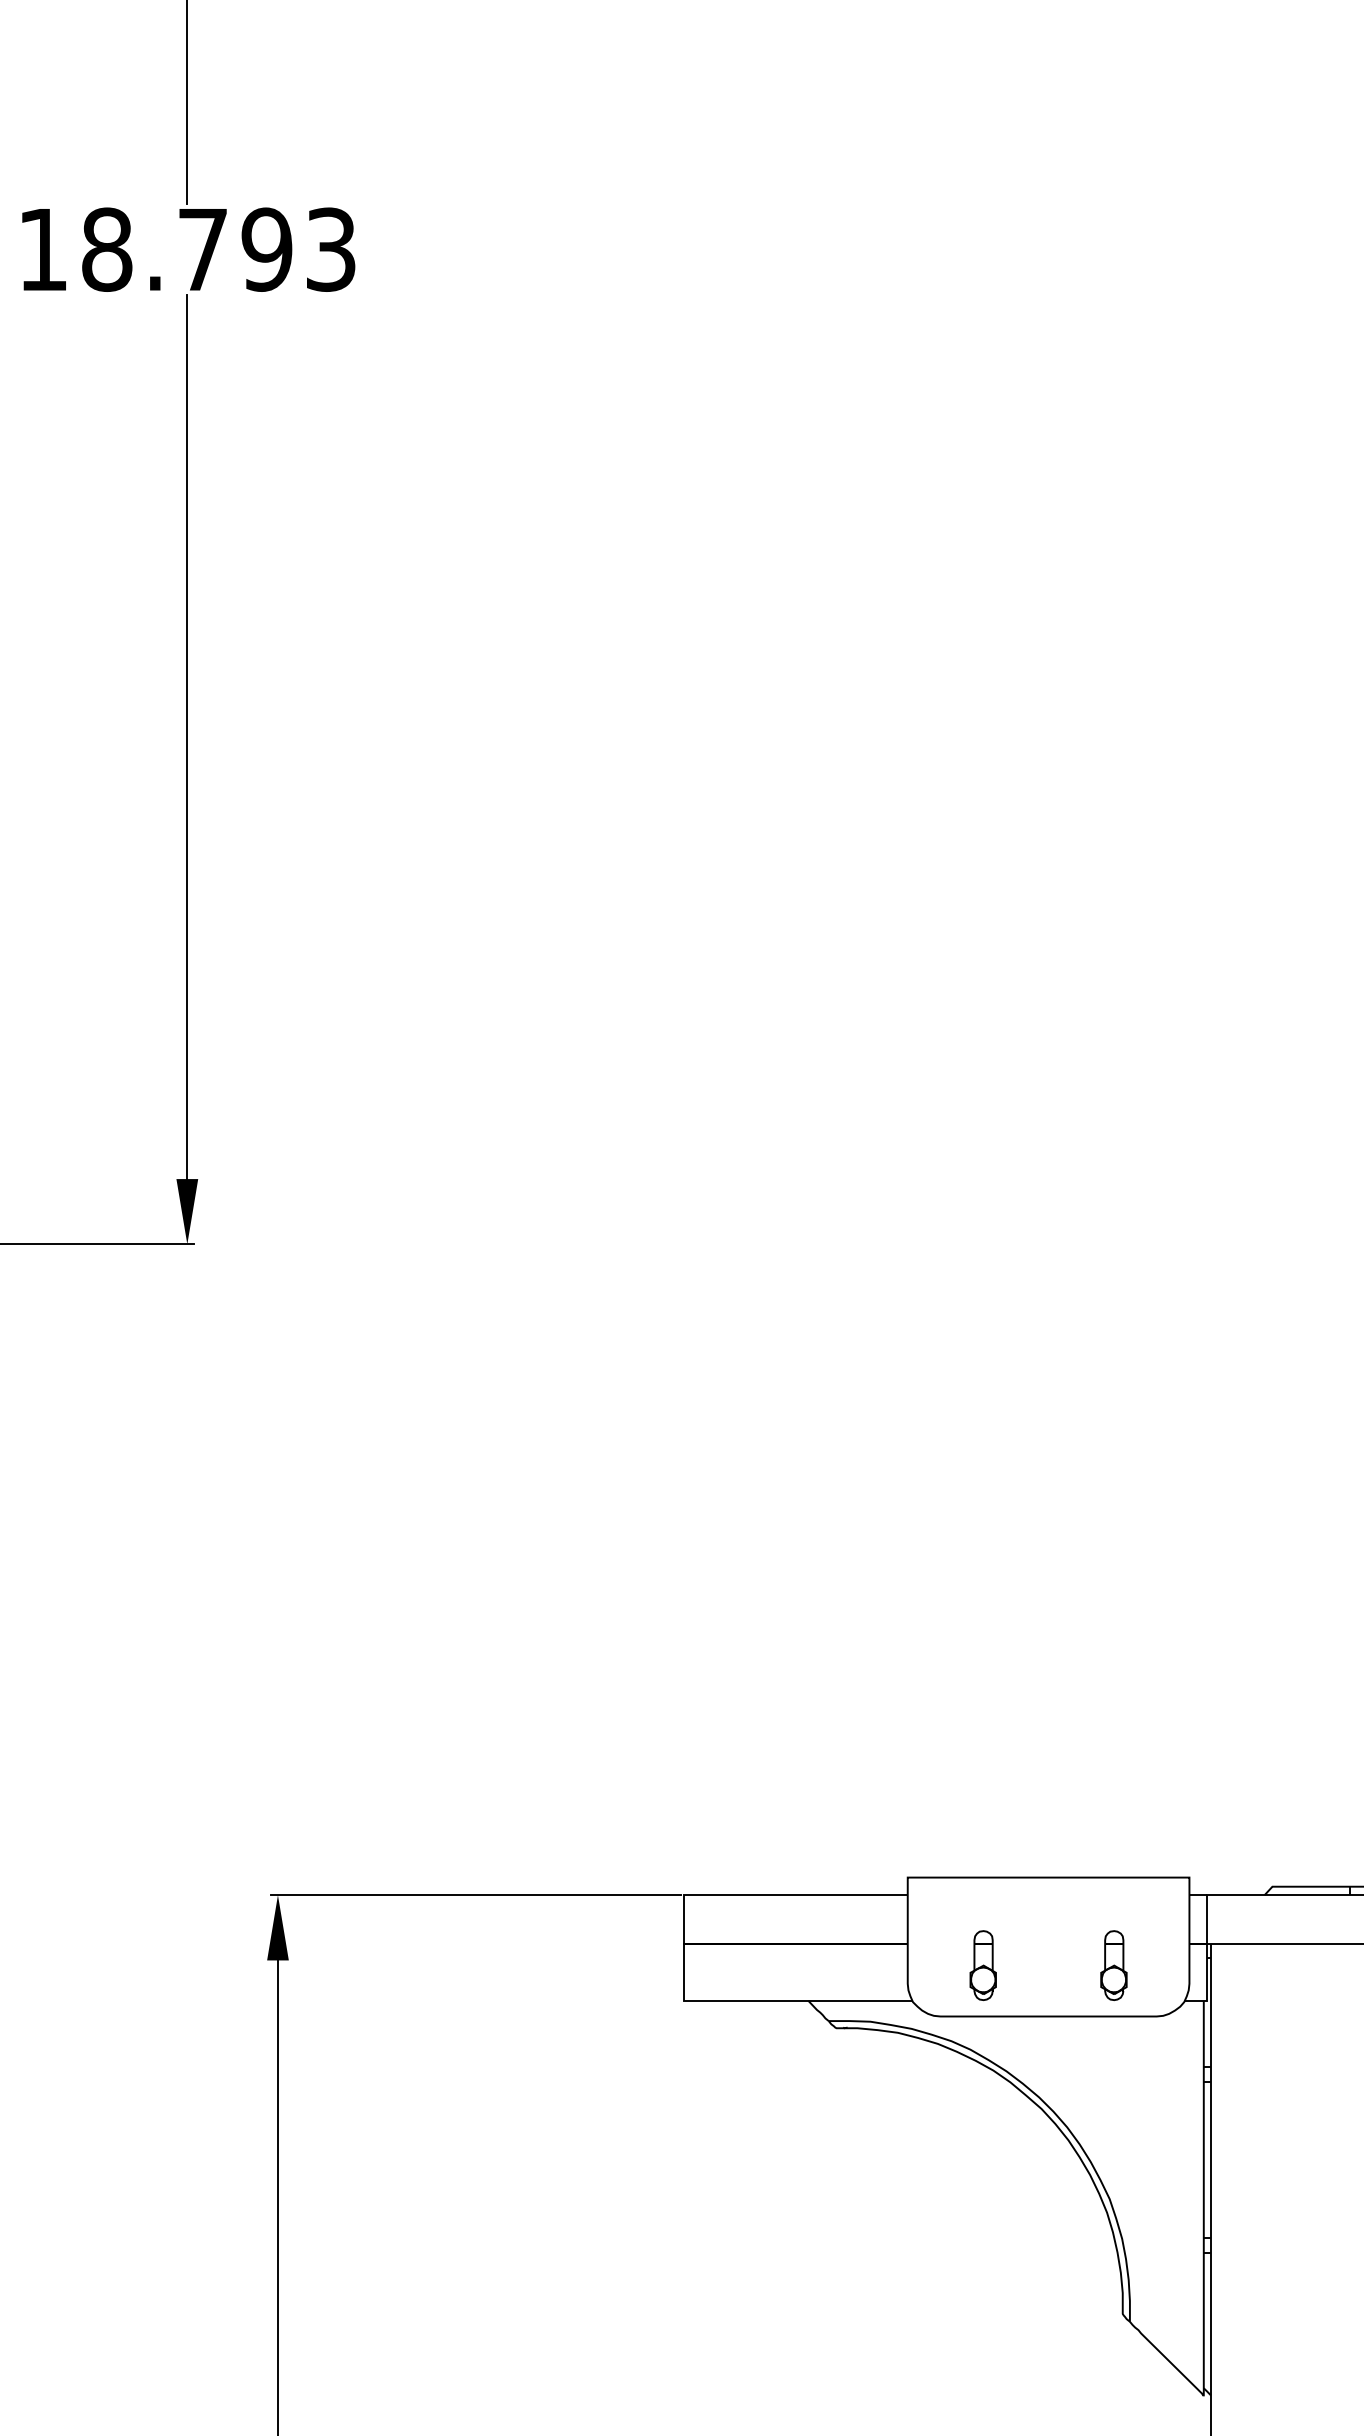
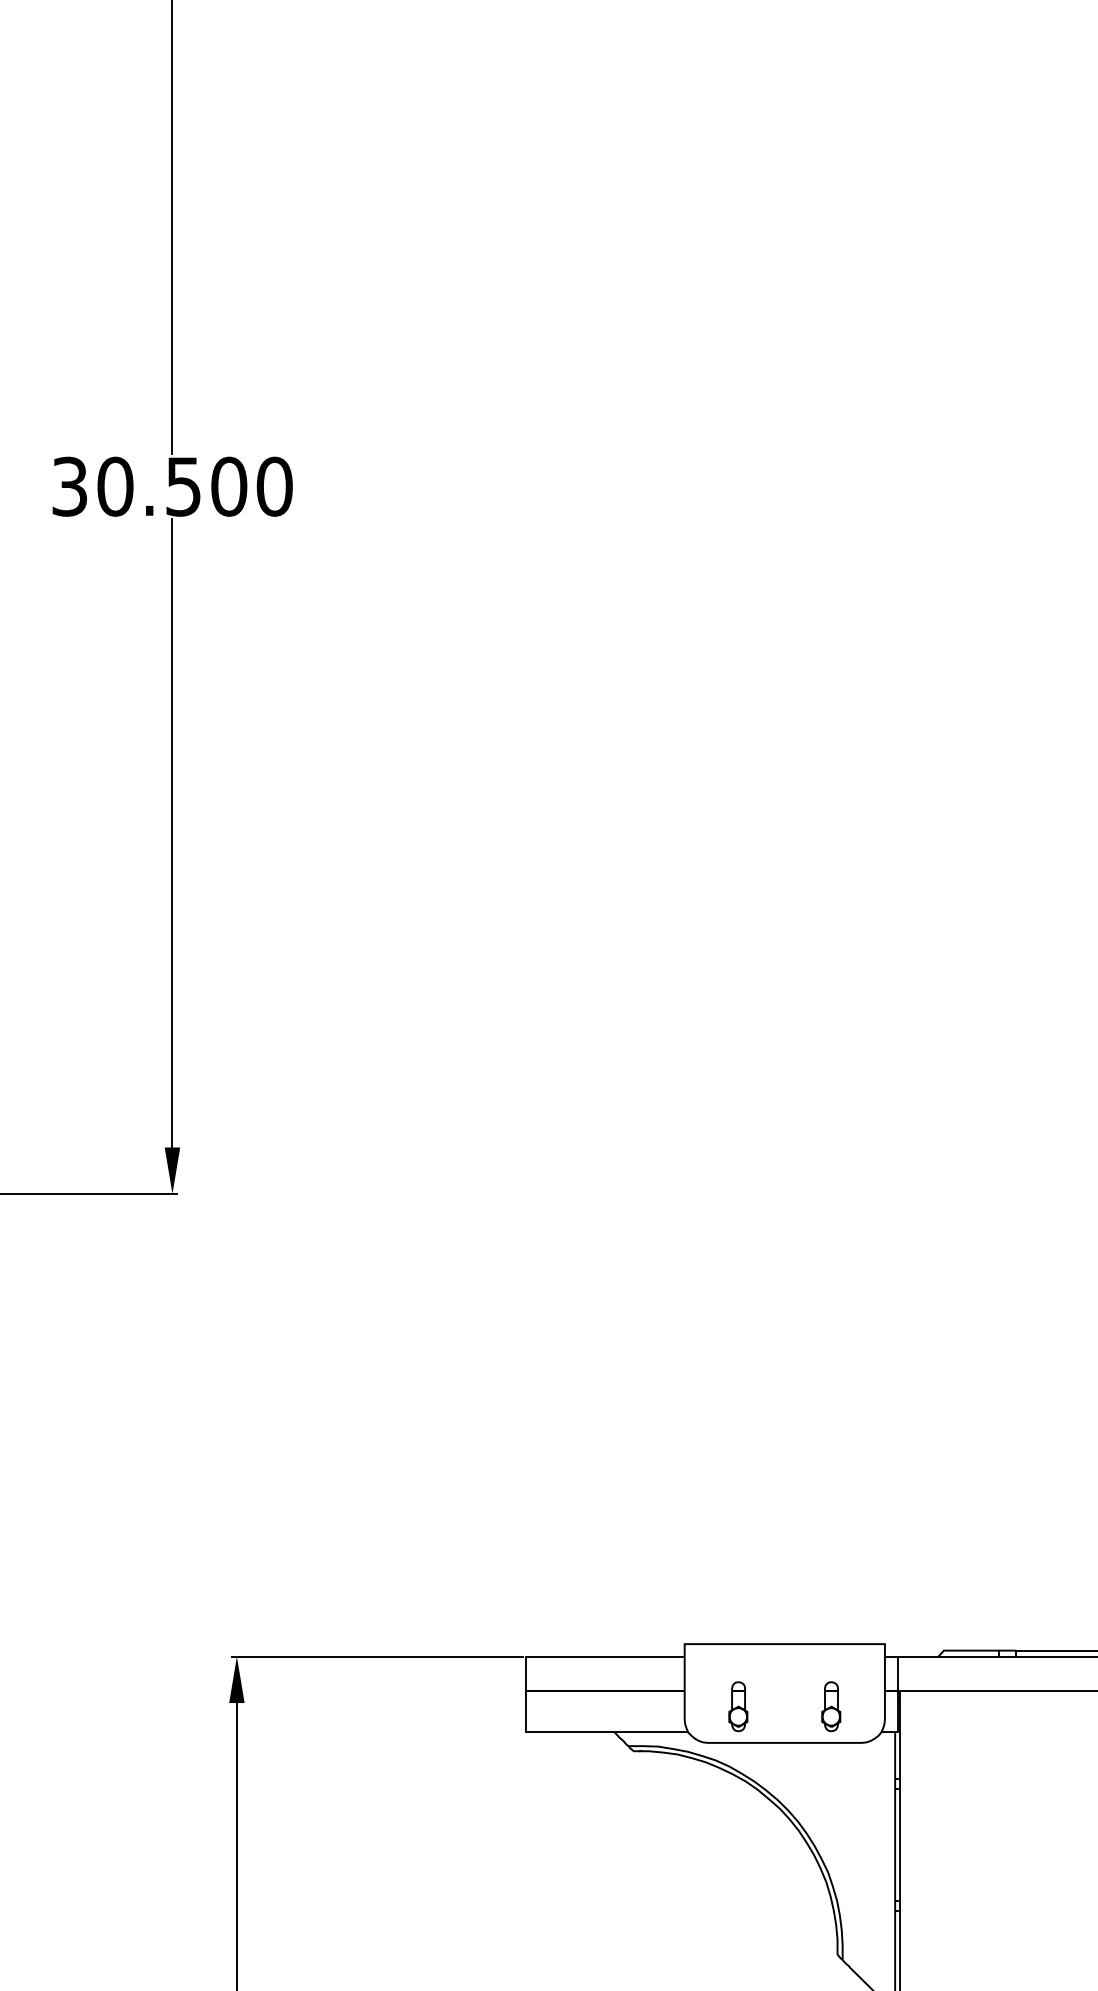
text: (187, 249) -> (172, 486), 18.793 -> 30.500

